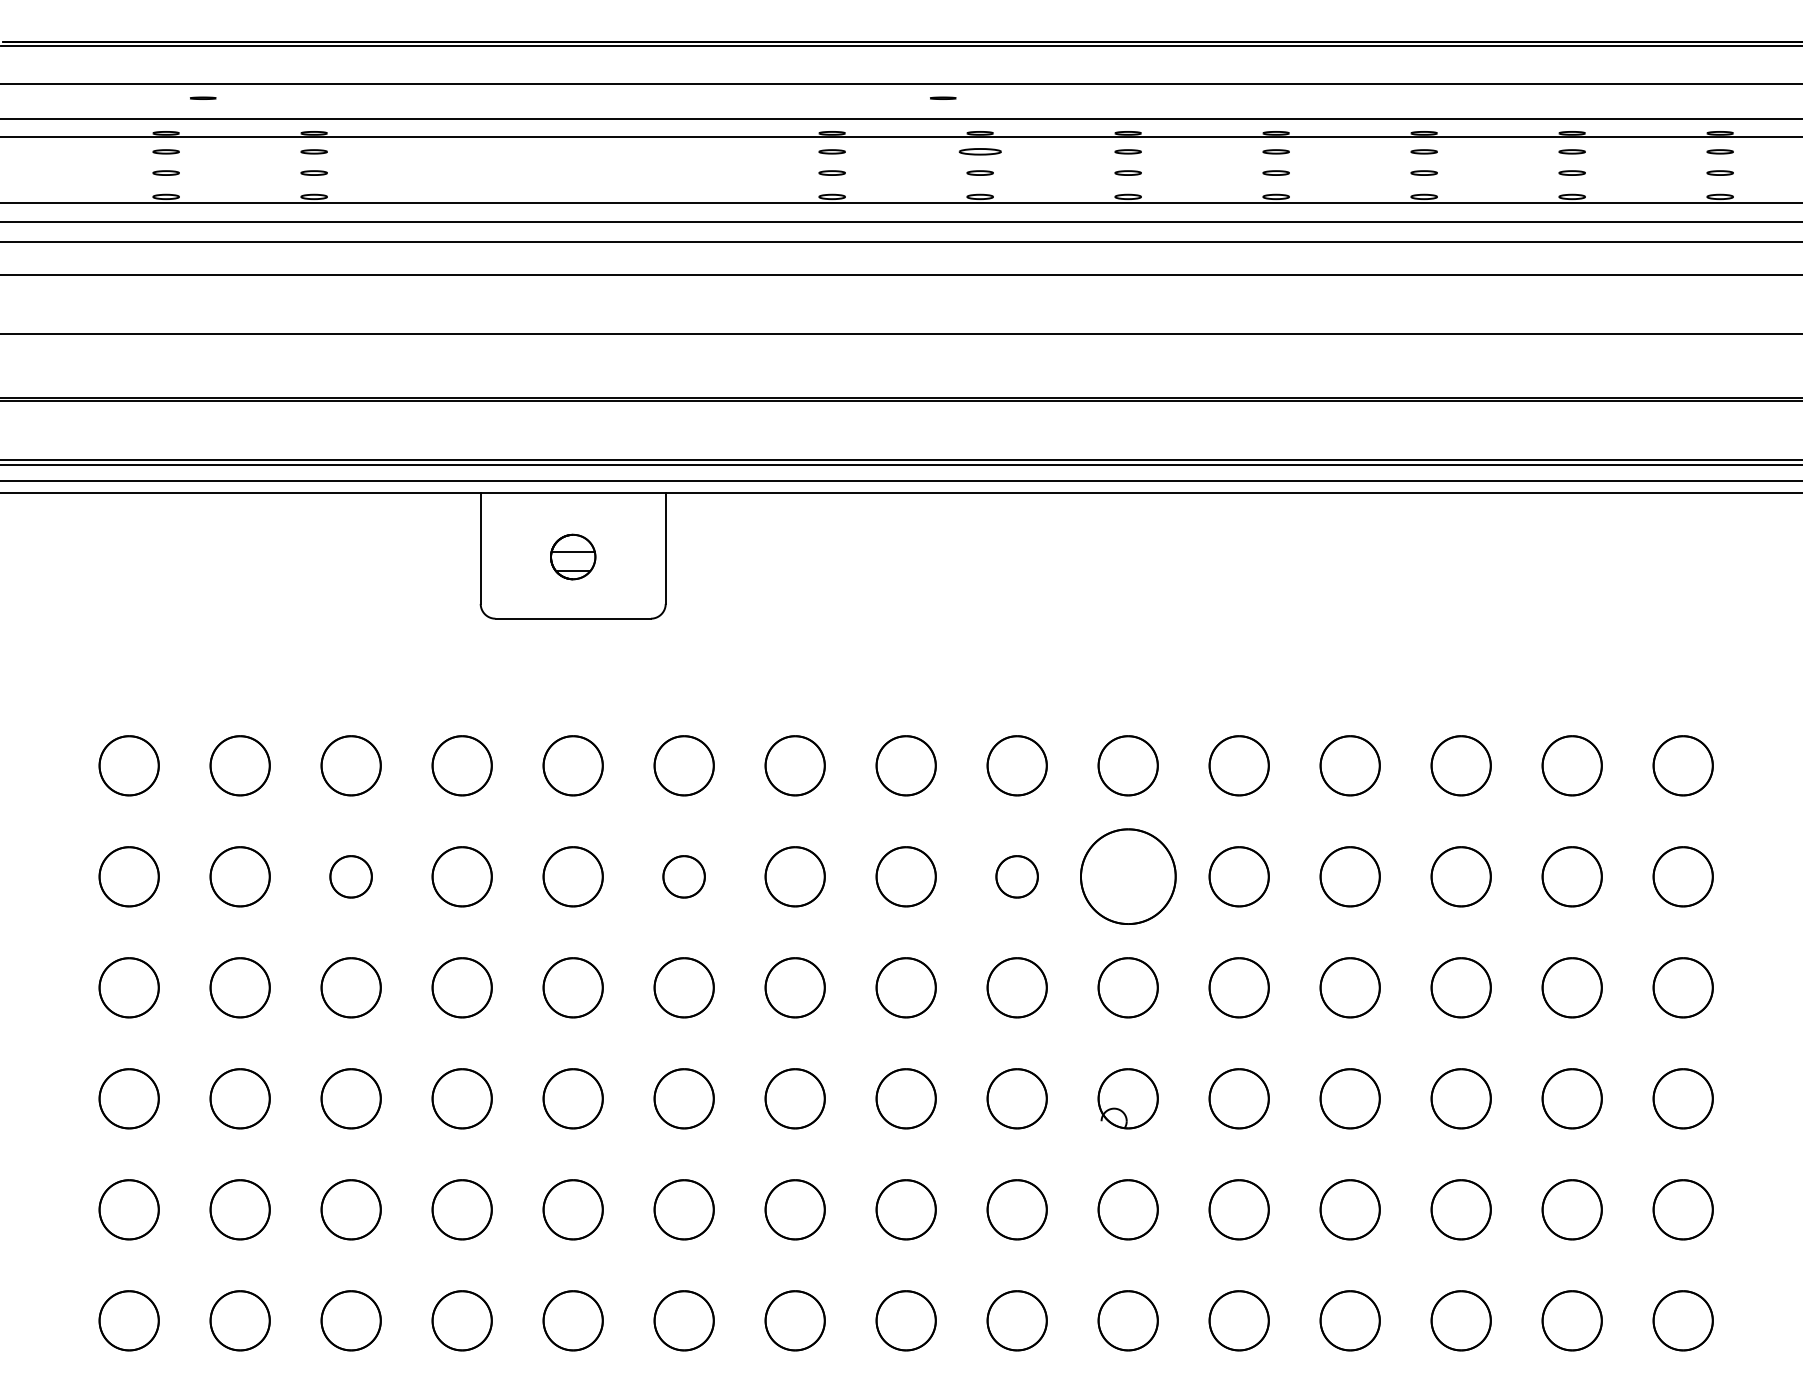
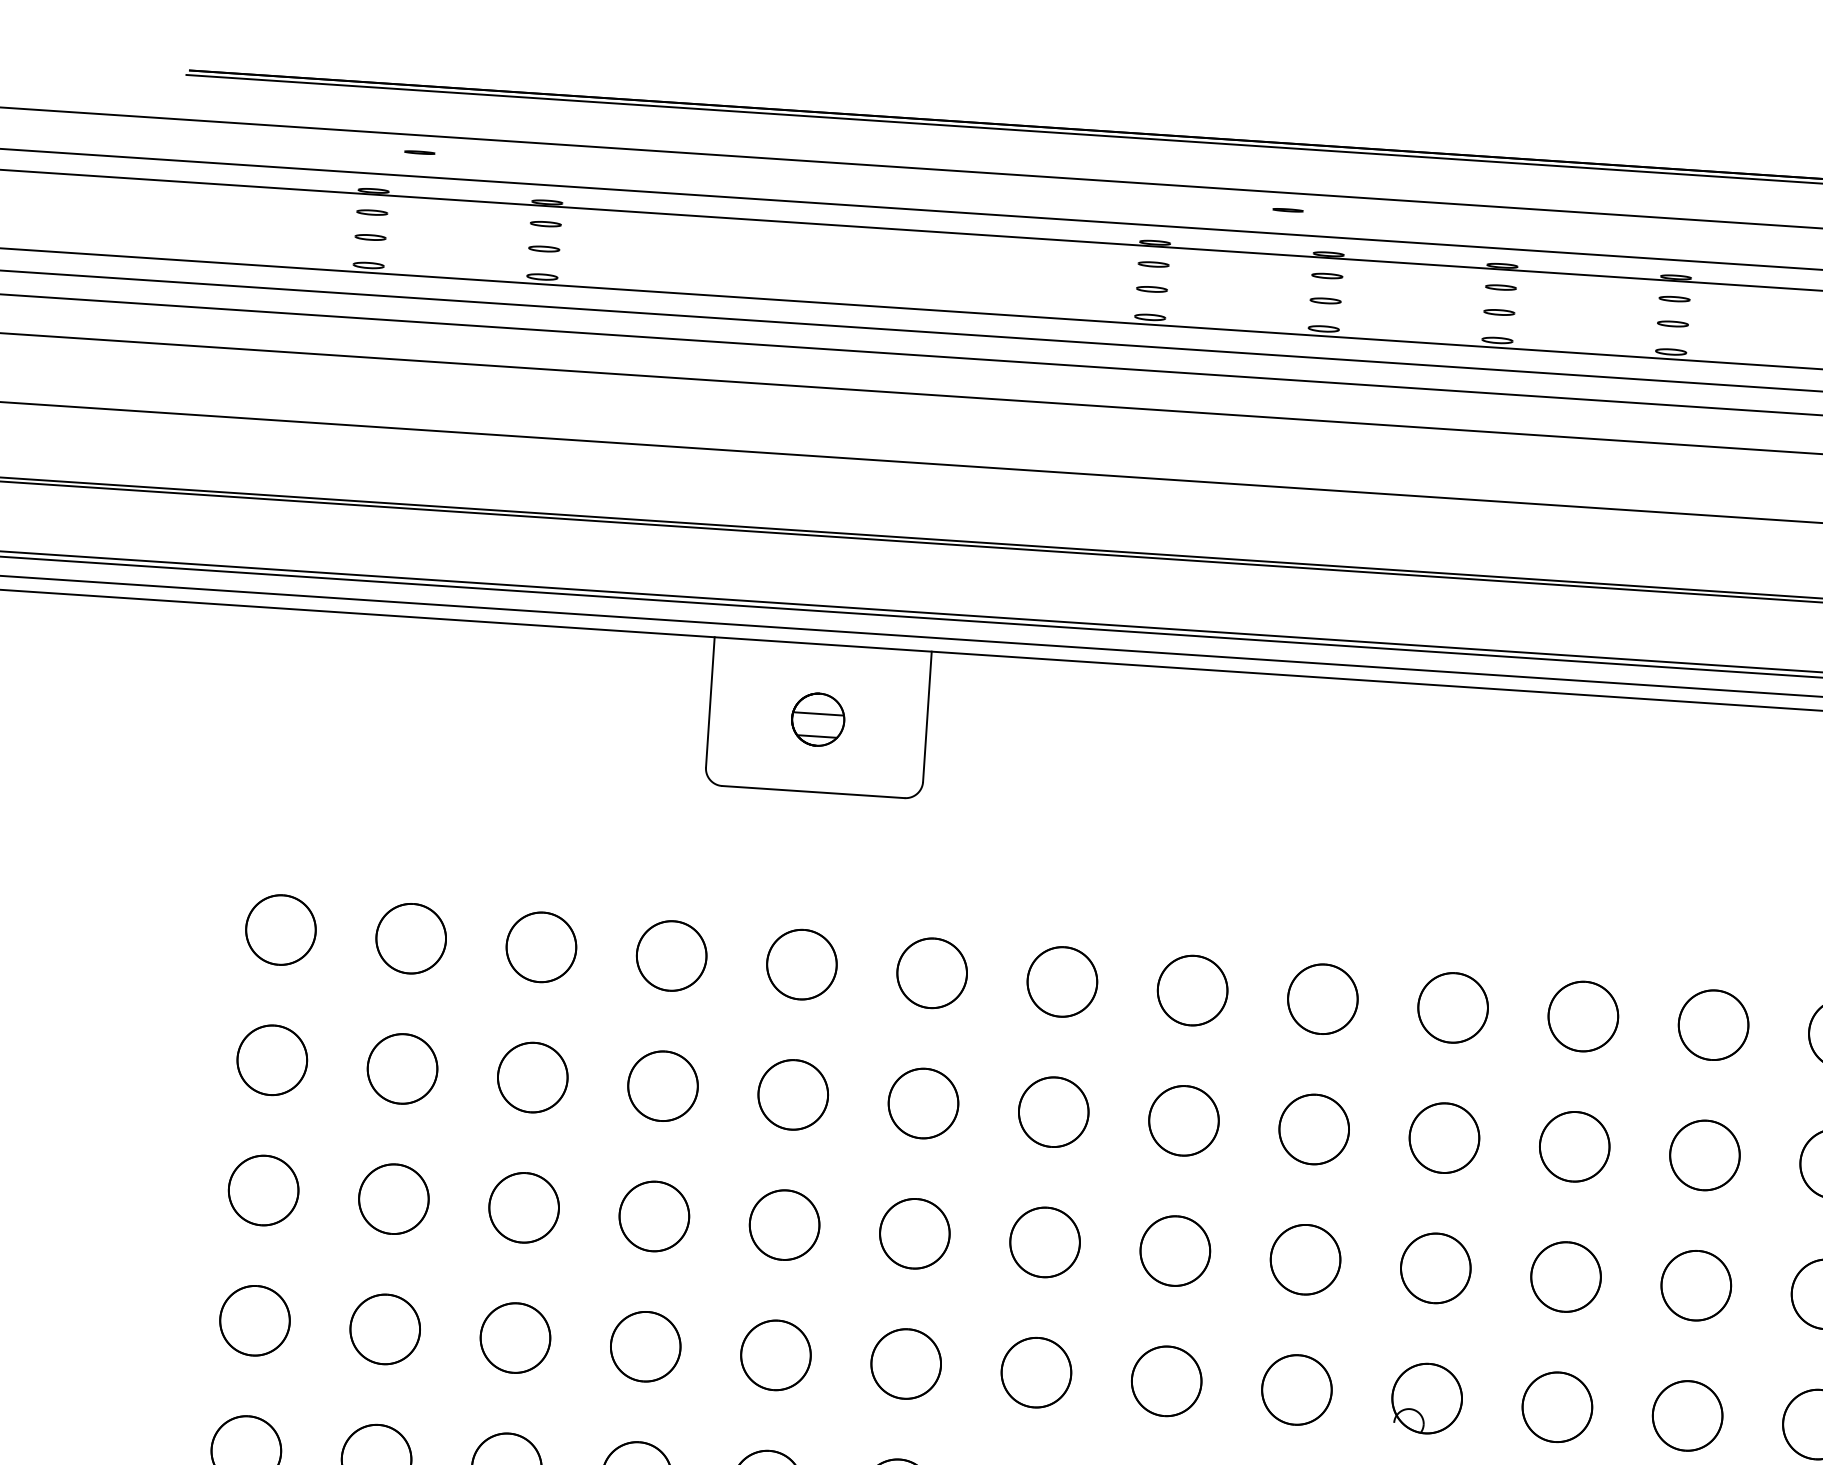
part: (979, 151) -> (1326, 275), size x0.62
part: (350, 876) -> (531, 1077), size x1.43
part: (683, 876) -> (922, 1103), size x1.43
part: (1016, 876) -> (1313, 1129), size x1.43
part: (1127, 876) -> (1443, 1137), size x0.62

